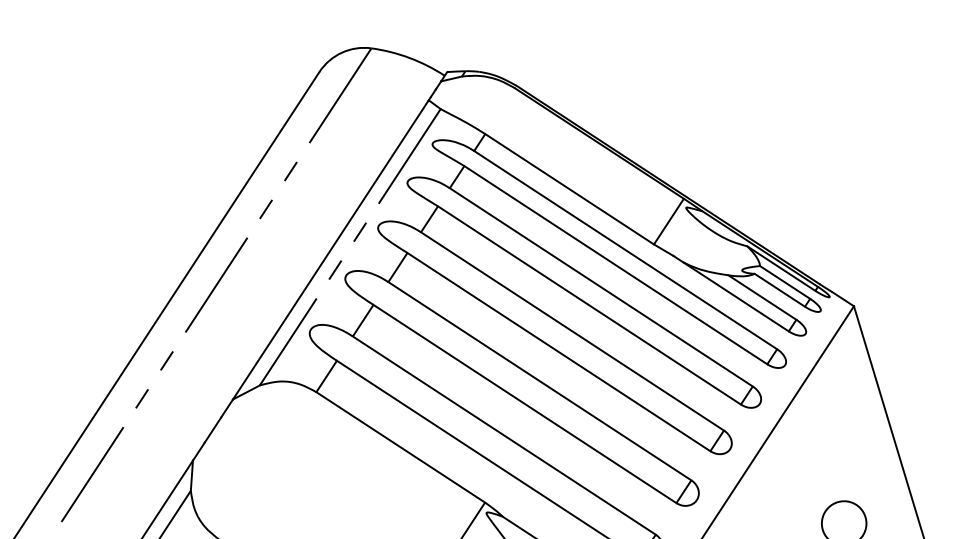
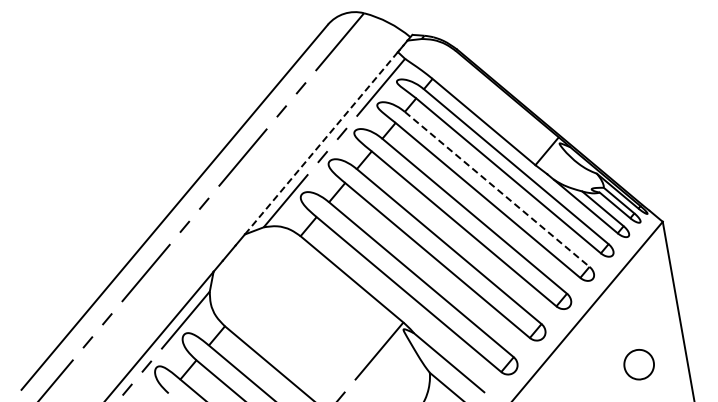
line: (331, 250) -> (321, 143), solid -> dashed
line: (601, 287) -> (497, 189), solid -> dashed

